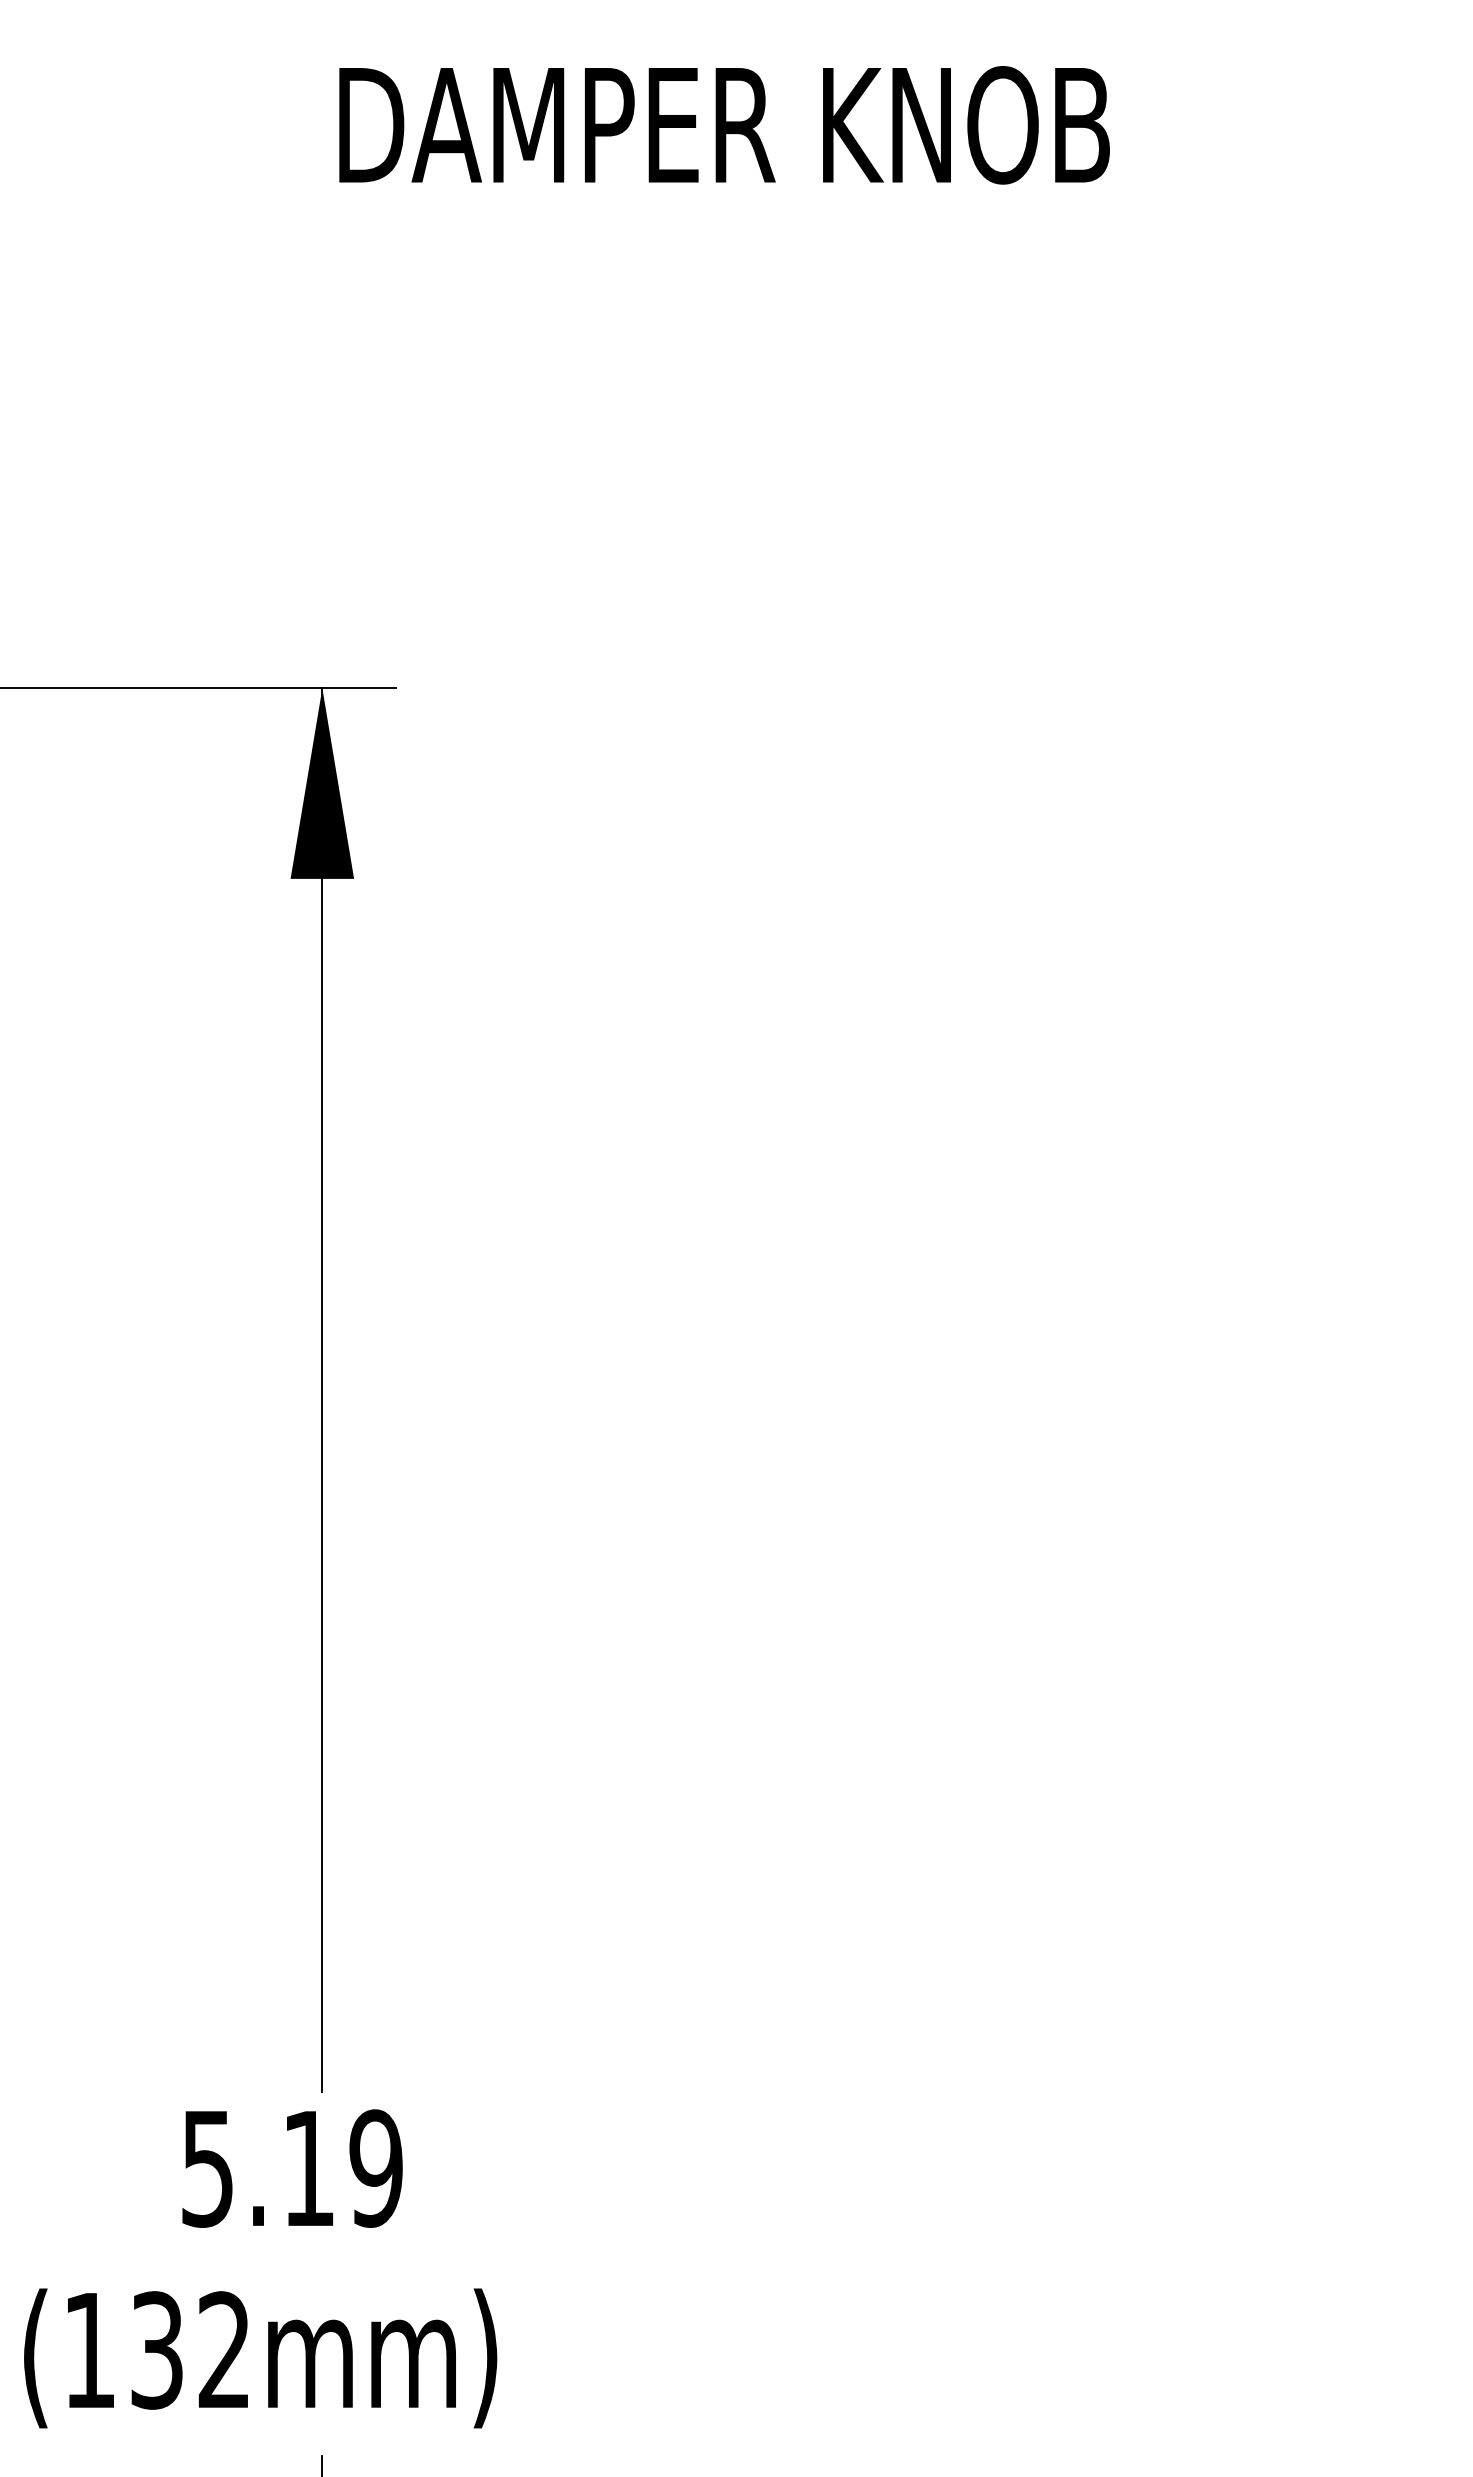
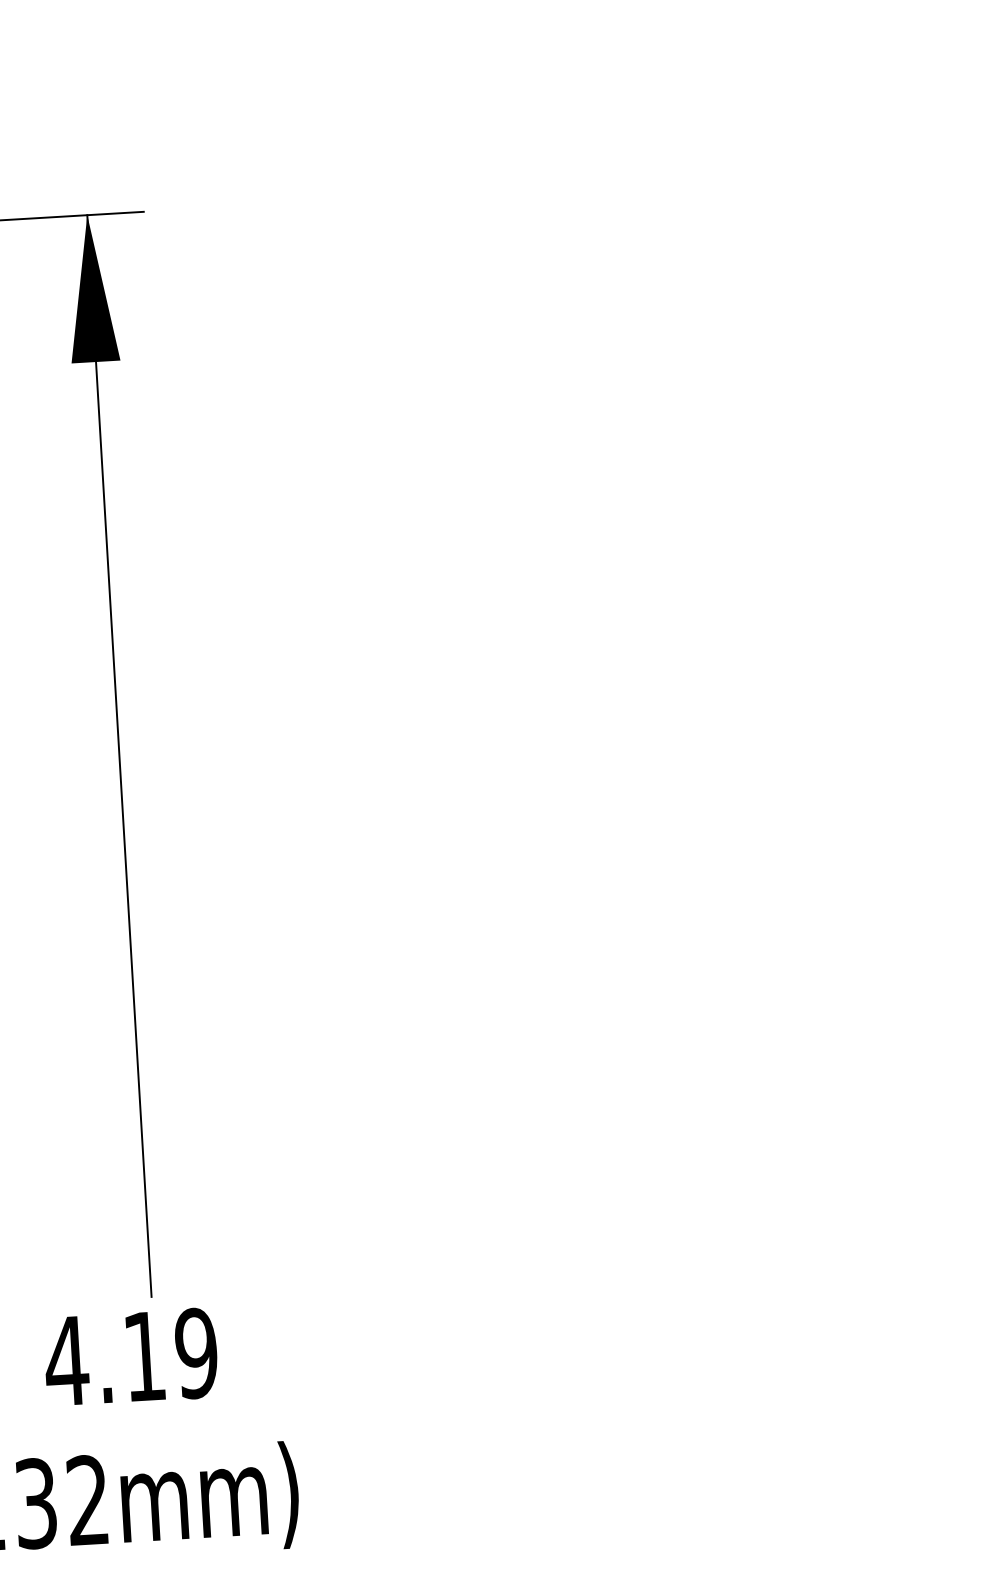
text: (207, 2169) -> (66, 1361), 5.19 -> 4.19

